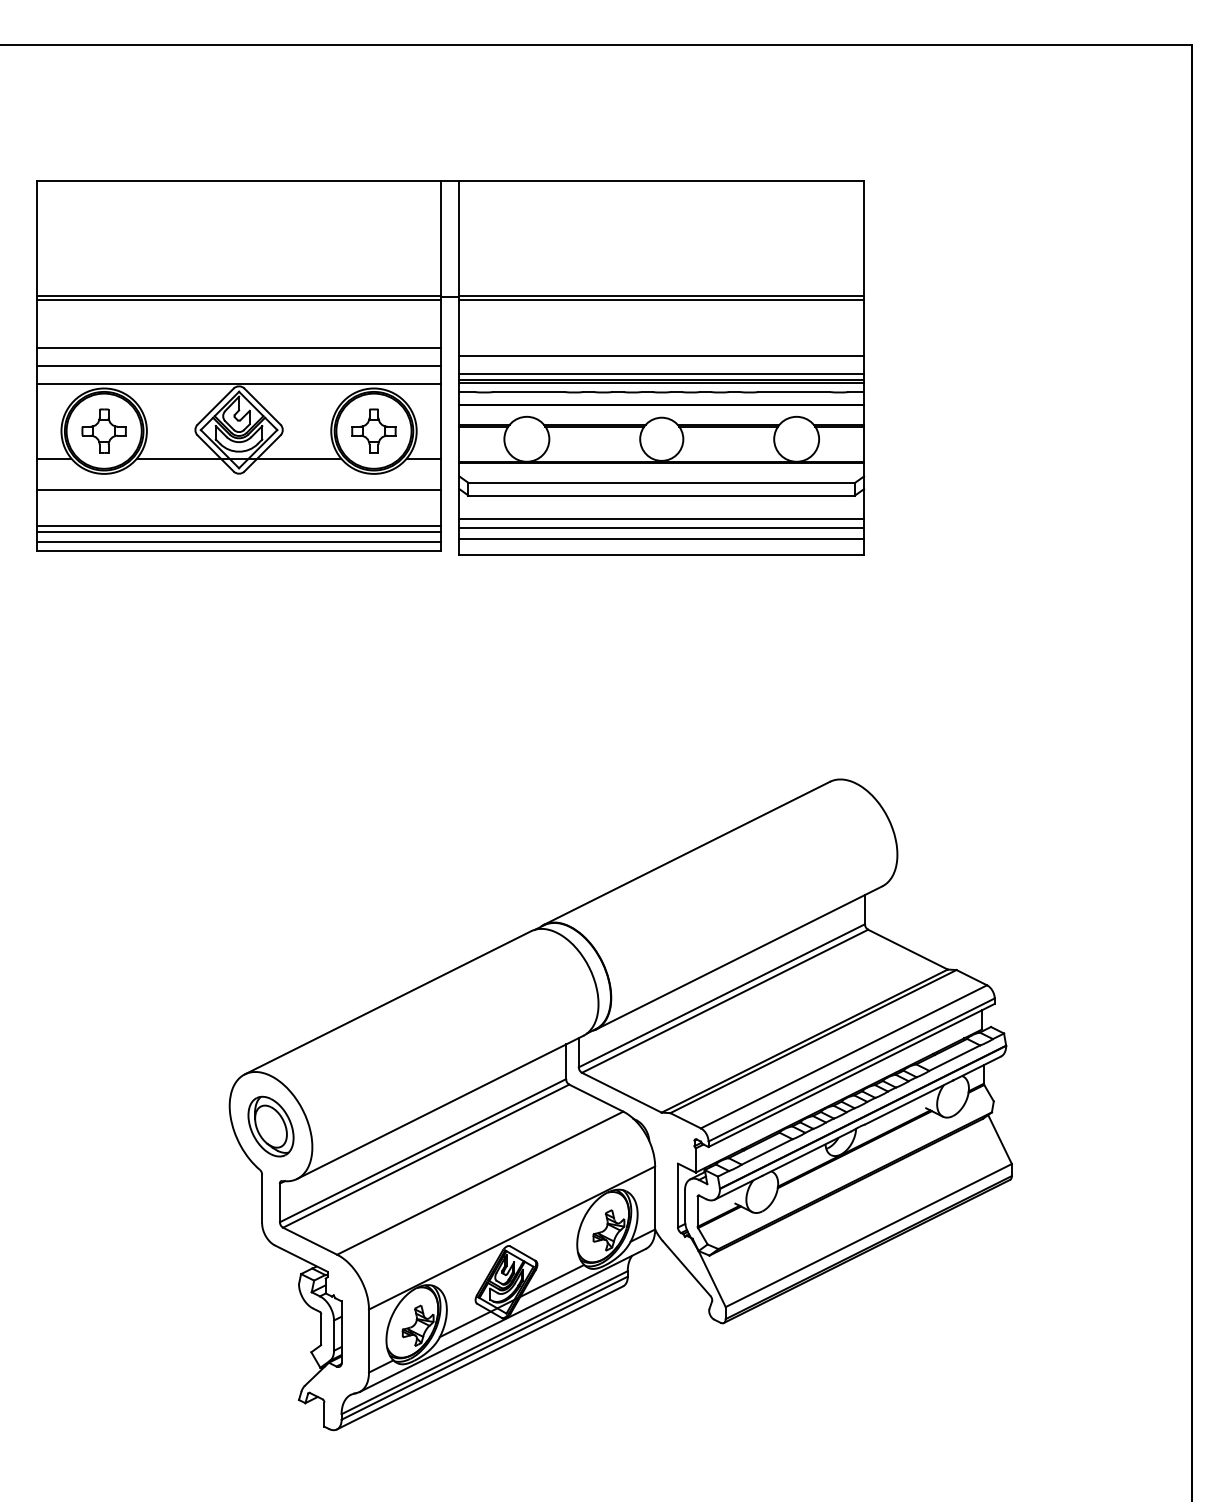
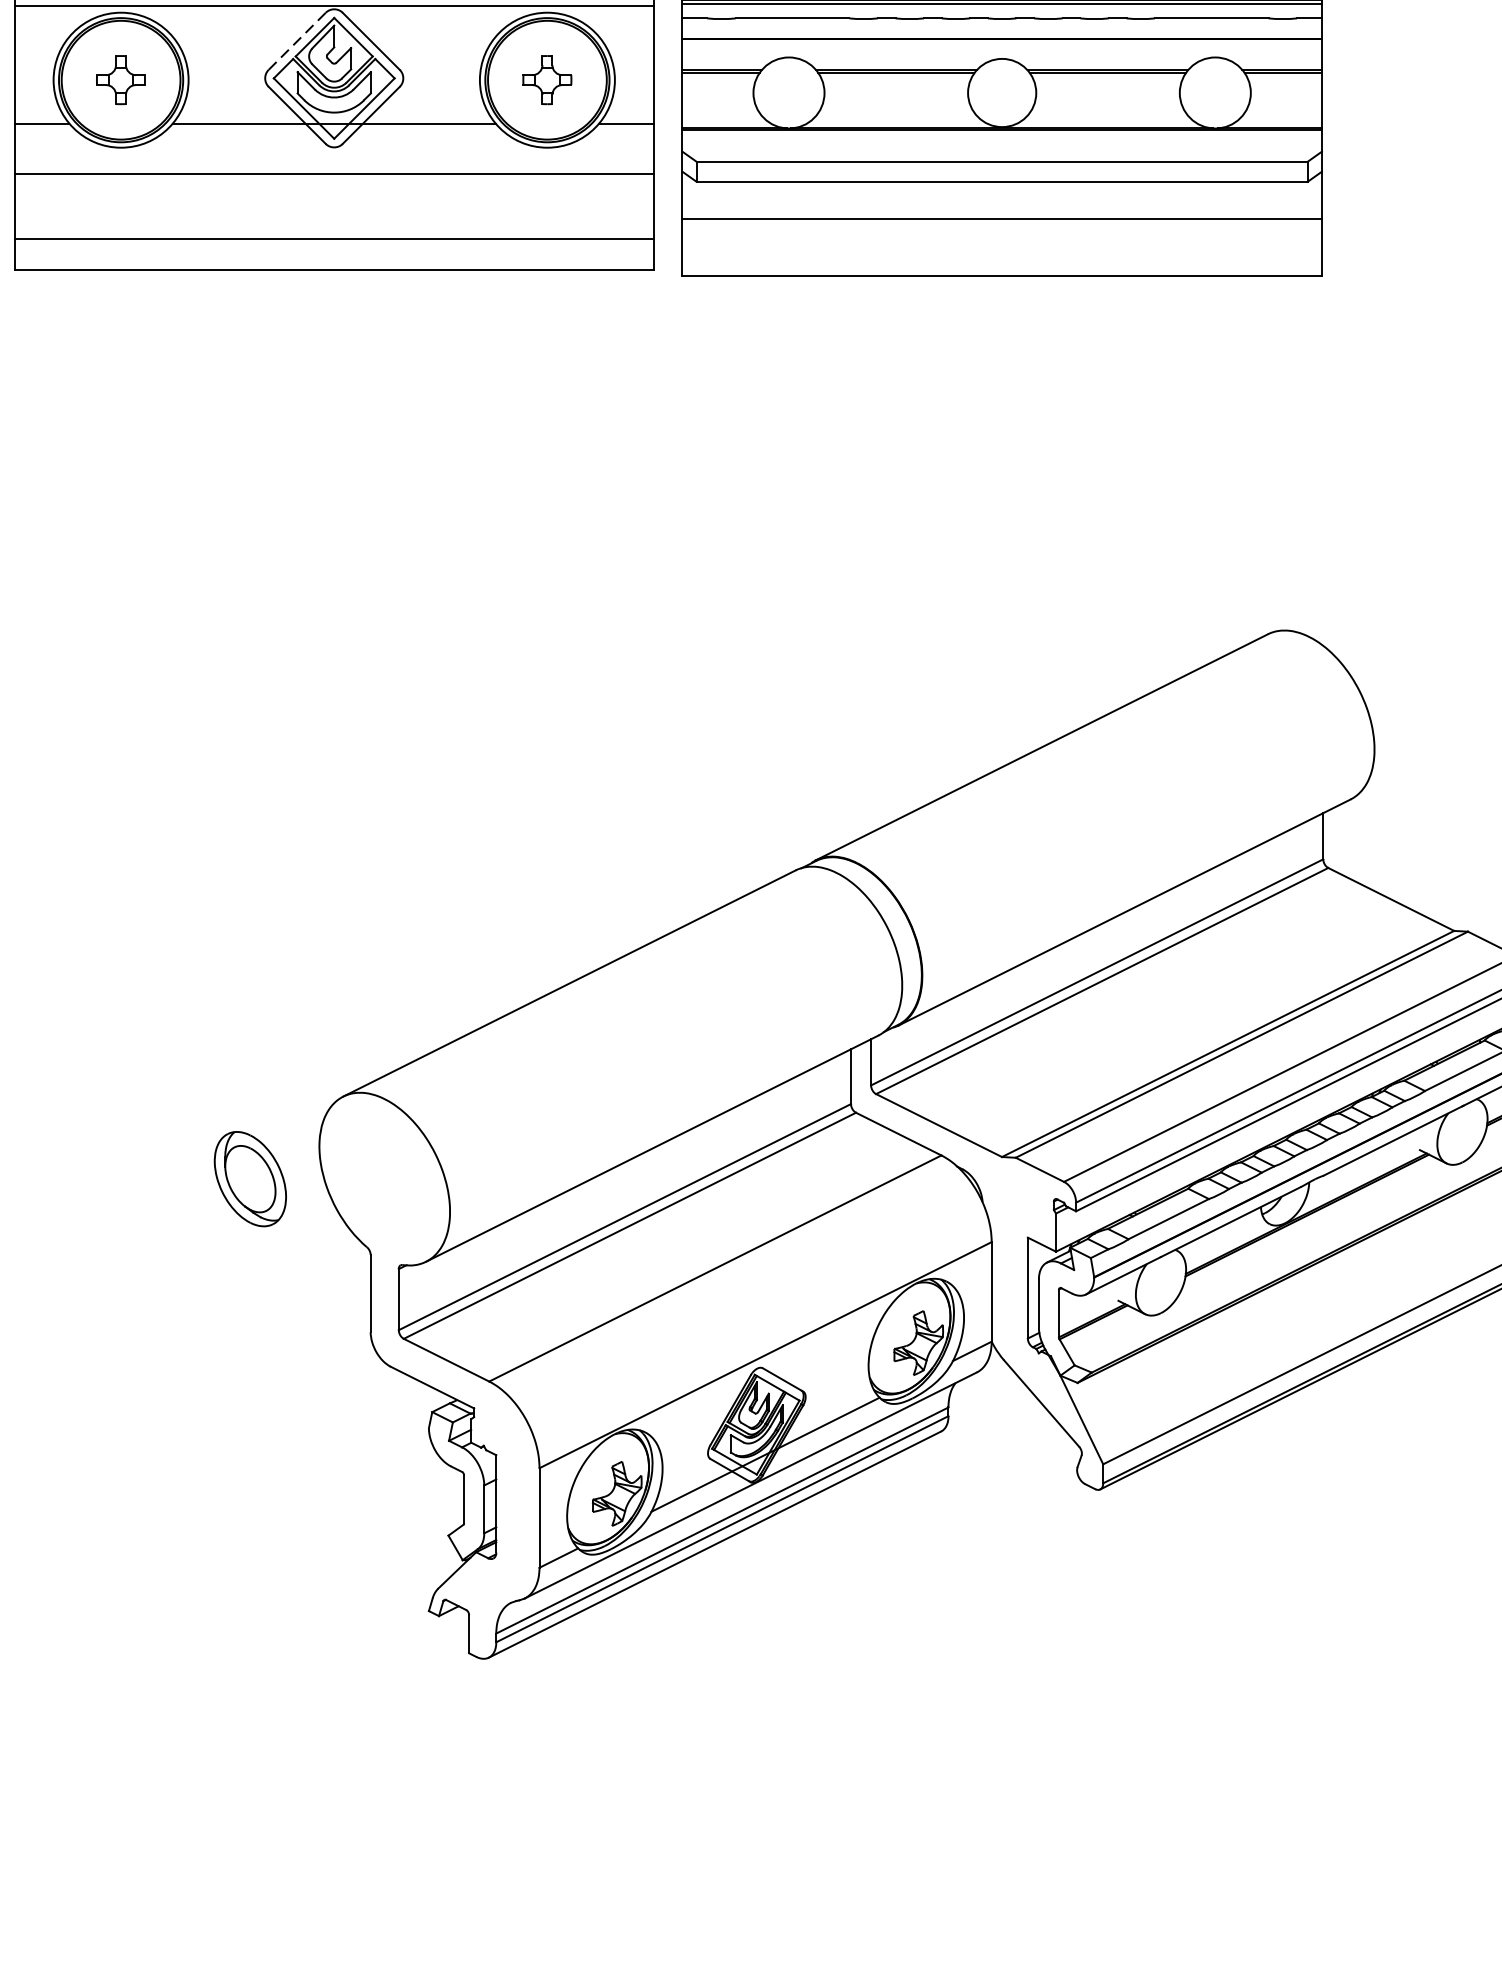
line: (215, 406) -> (296, 41), solid -> dashed
part: (103, 430) -> (119, 79), size x0.7
part: (373, 430) -> (546, 79), size x0.7
line: (238, 526) -> (333, 230), removed
line: (661, 528) -> (1001, 233), removed
line: (661, 538) -> (1001, 249), removed
line: (238, 541) -> (333, 254), removed
part: (270, 1126) -> (249, 1178), moved

